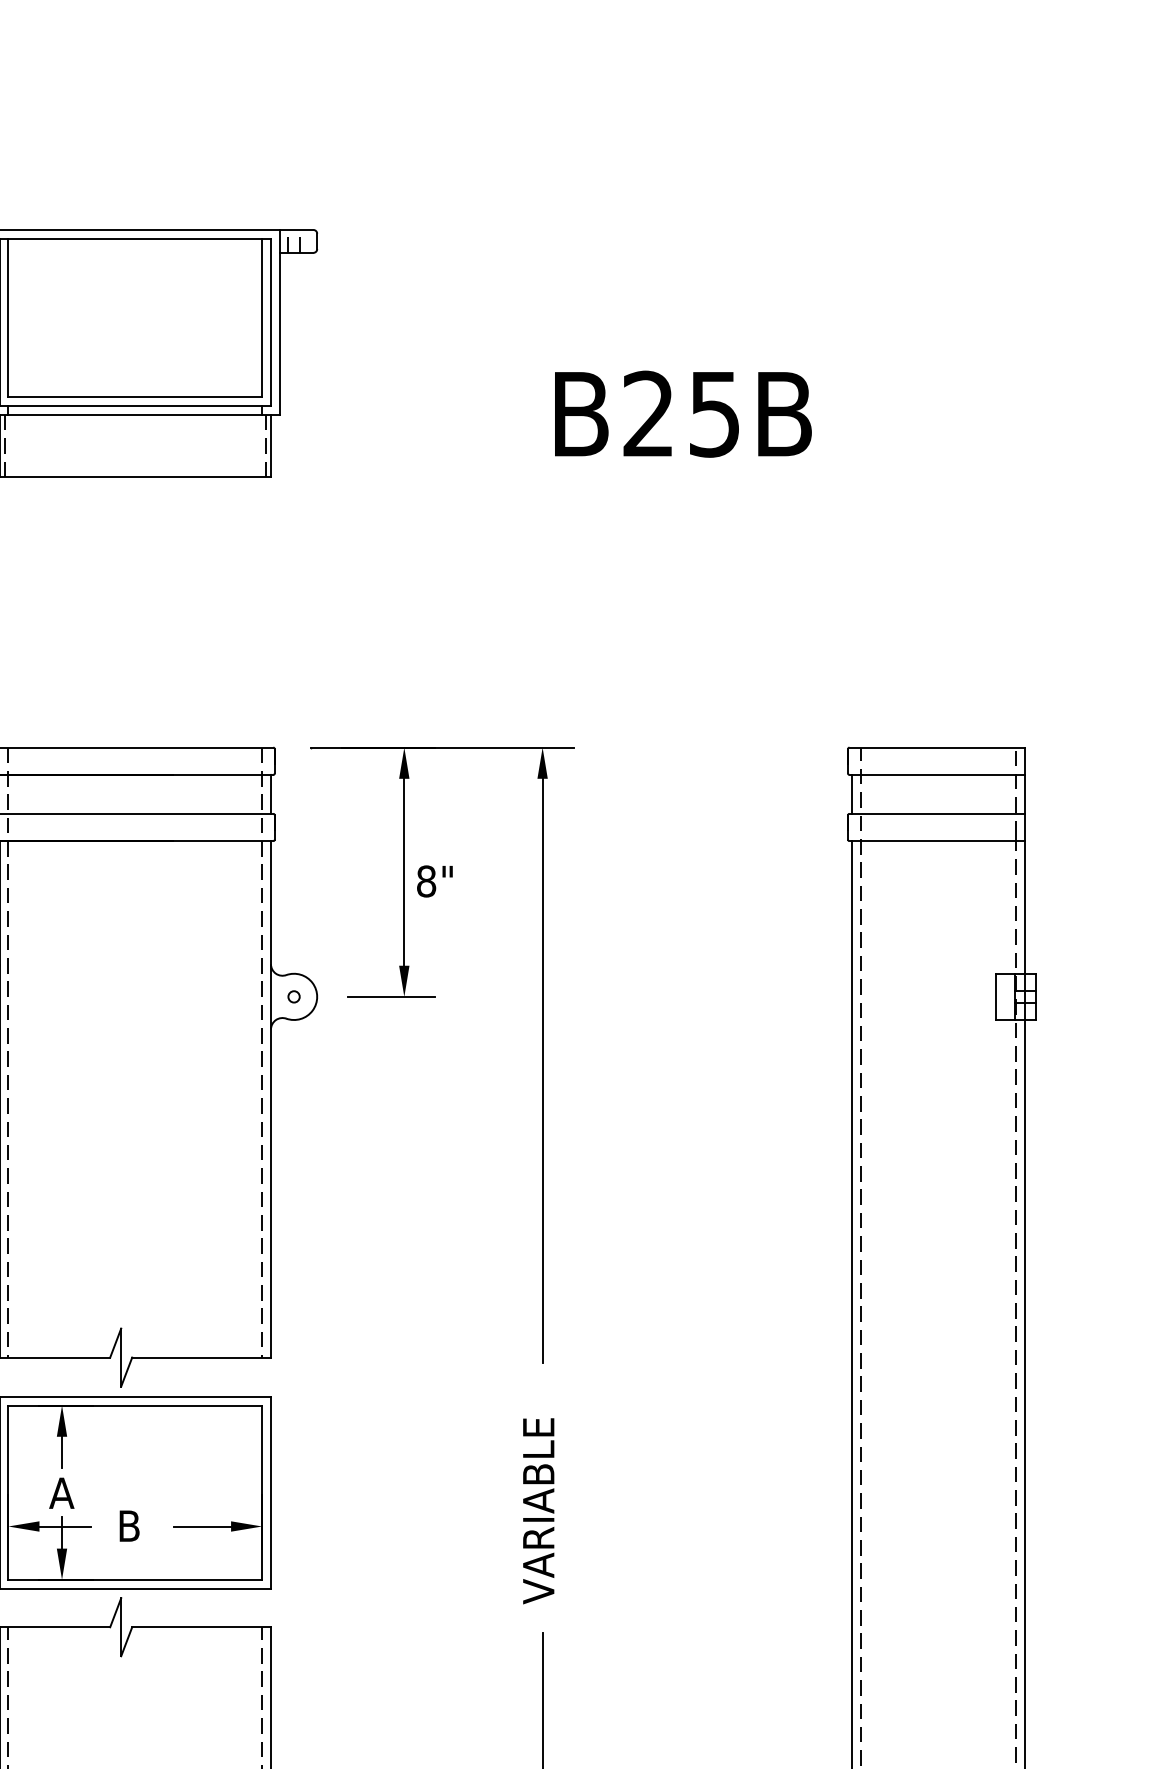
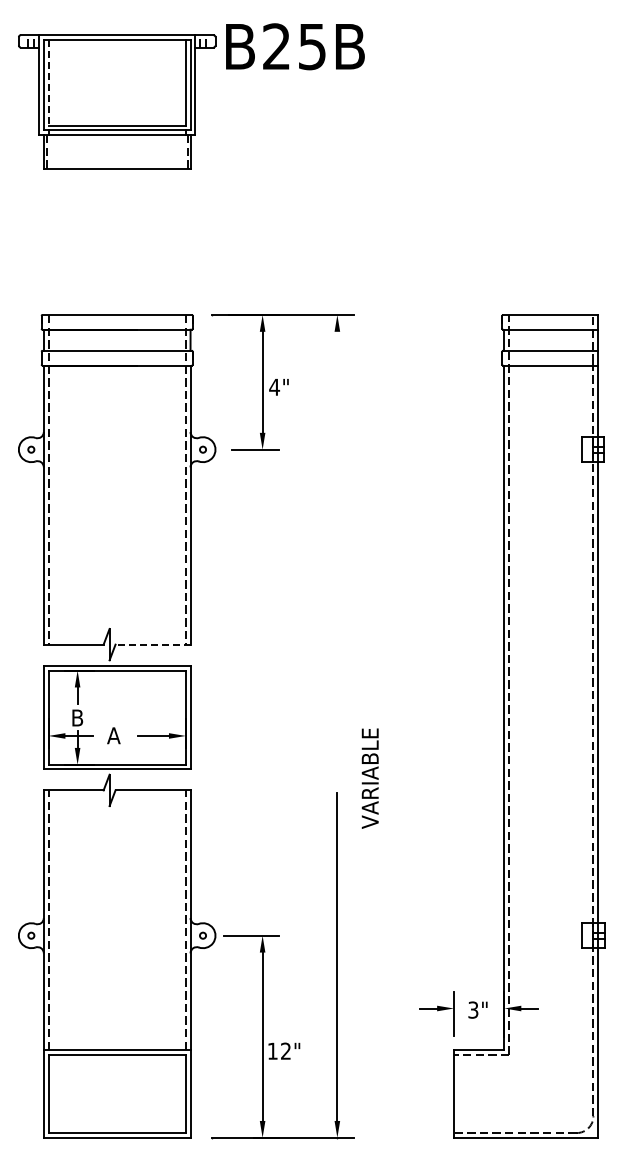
line: (8, 317) -> (48, 82), solid -> dashed
text: (683, 413) -> (295, 46), moved
text: (426, 879) -> (274, 386), 8" -> 4"
line: (542, 1070) -> (337, 489), removed
line: (200, 1357) -> (152, 644), solid -> dashed
text: (61, 1492) -> (77, 717), A -> B
text: (537, 1510) -> (369, 778), moved
text: (128, 1525) -> (113, 735), B -> A

